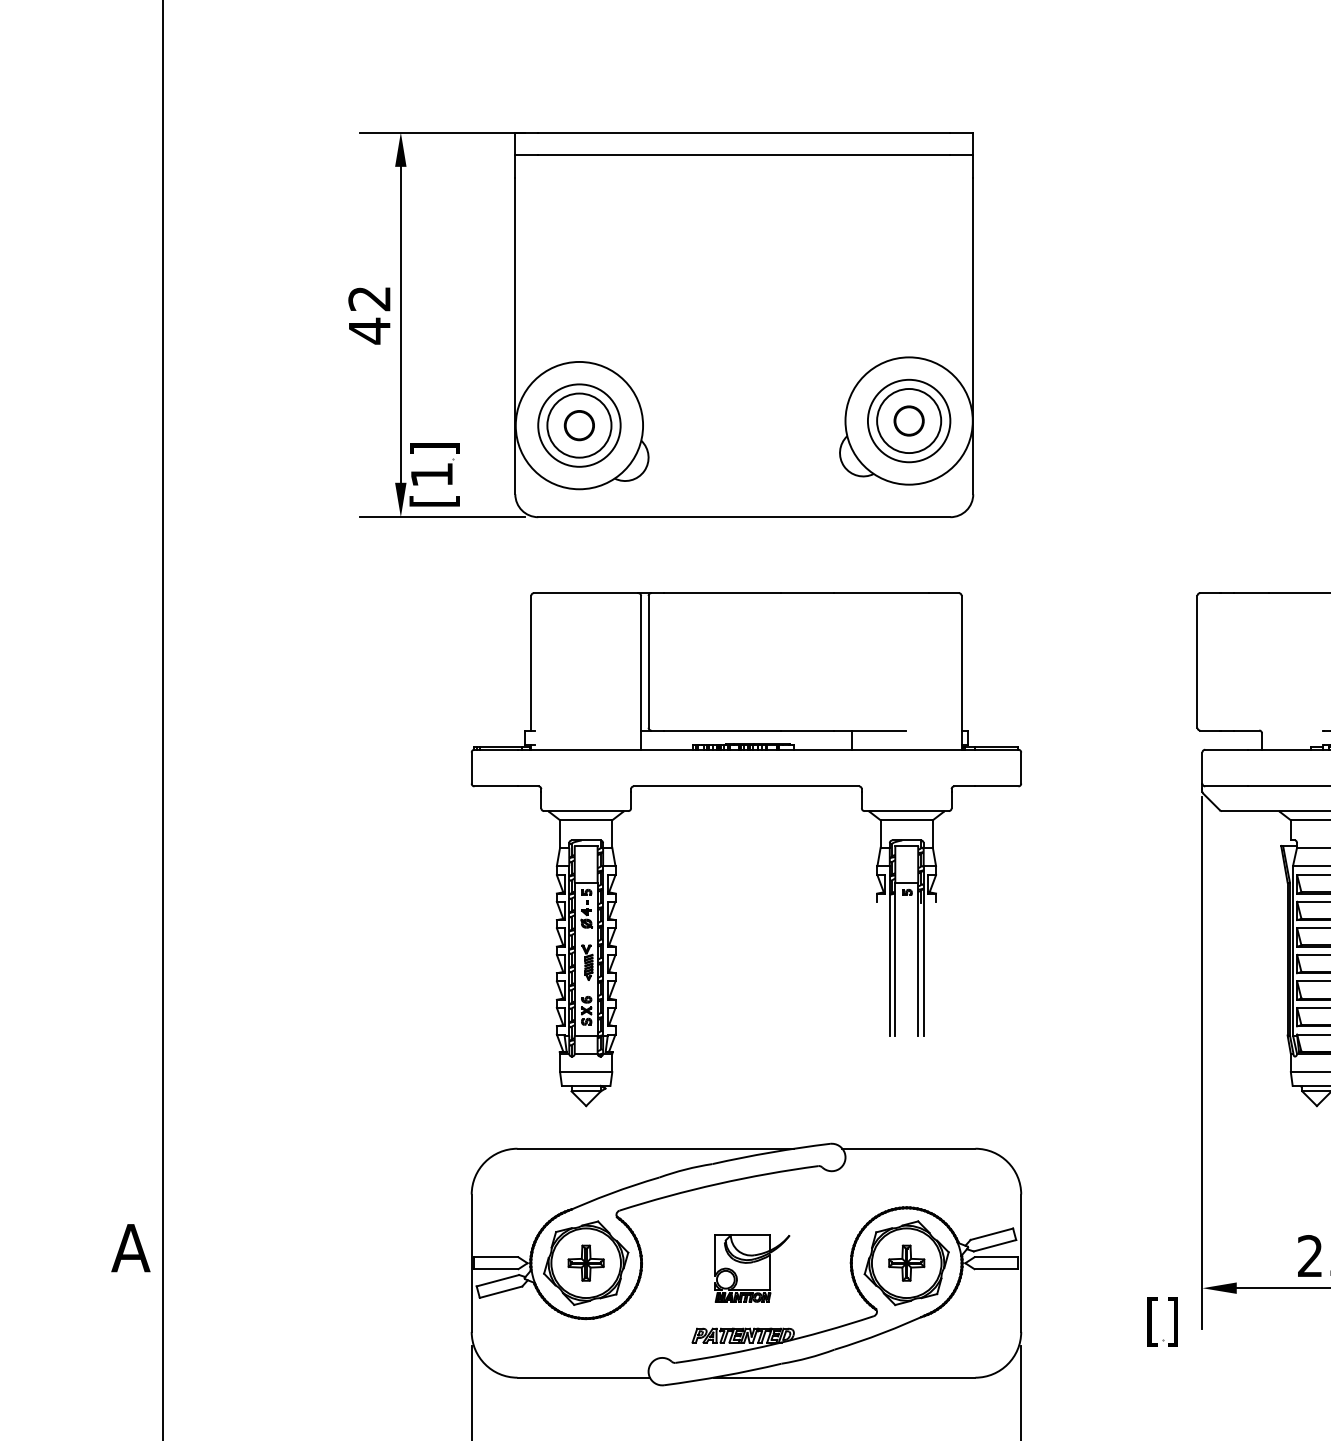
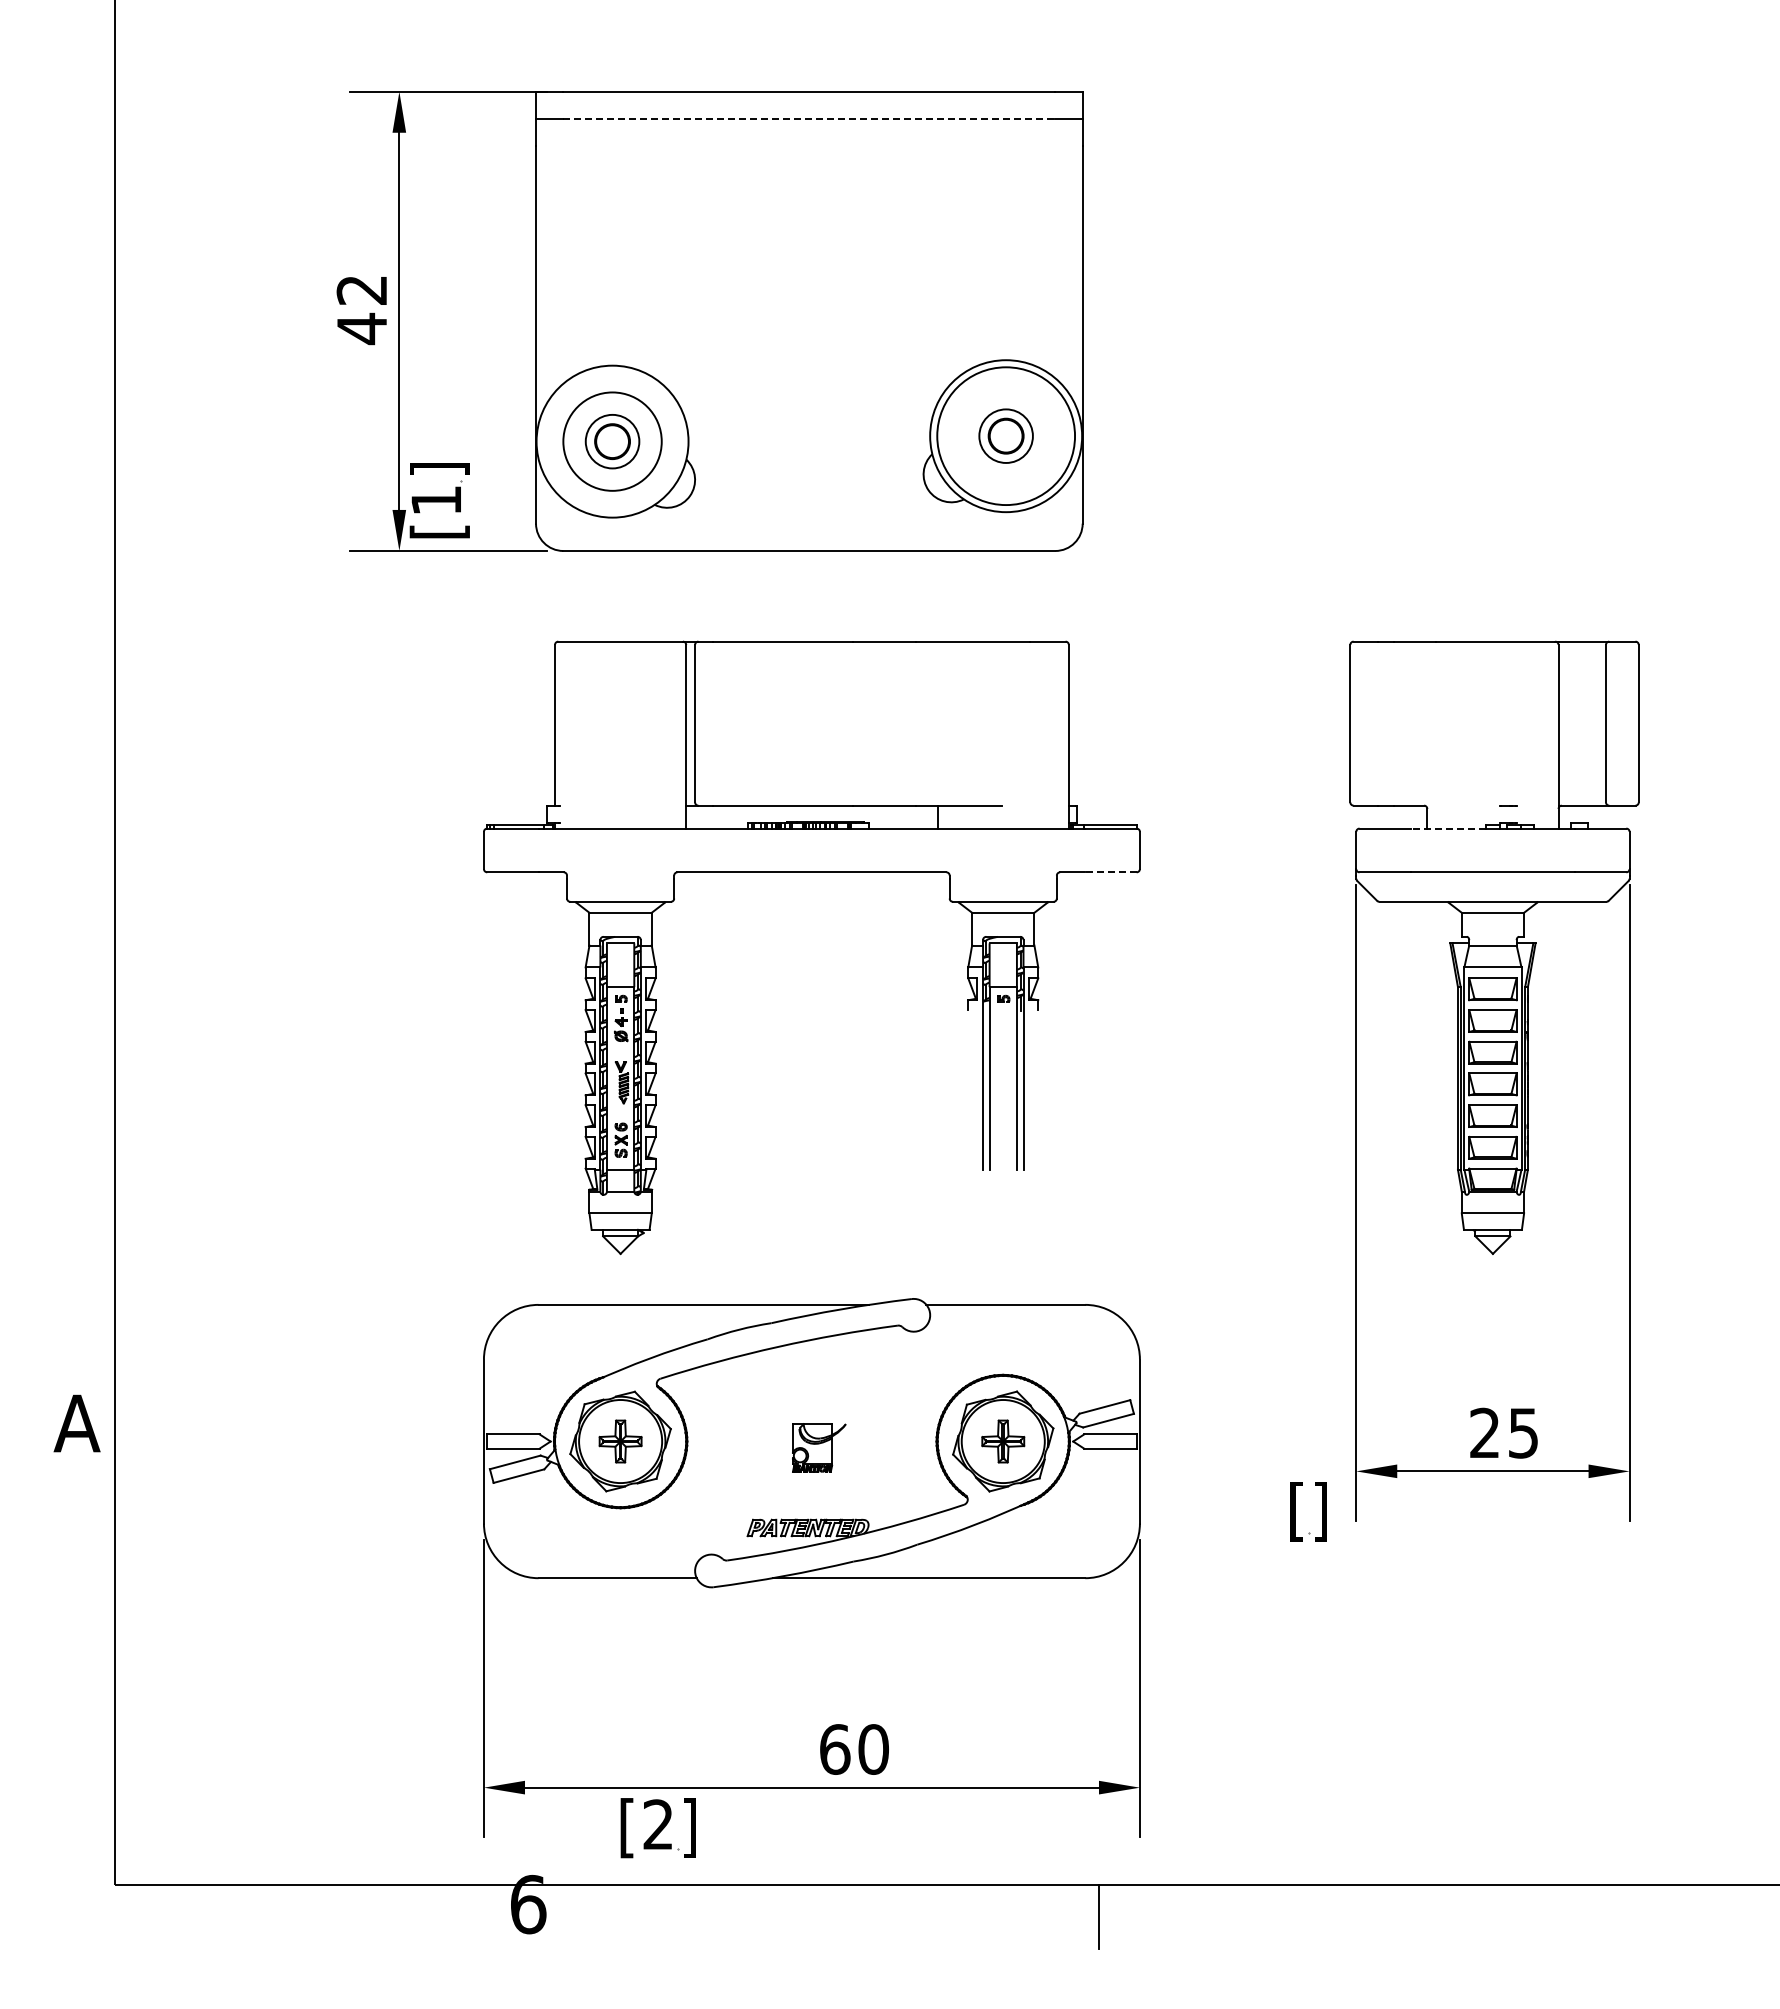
line: (744, 155) -> (809, 119), solid -> dashed
circle: (908, 420) -> (1005, 435), size x0.7
circle: (908, 421) -> (1005, 436), size x1.4
circle: (579, 425) -> (612, 441), size x0.7
line: (1278, 749) -> (1447, 828), solid -> dashed
line: (996, 786) -> (1110, 872), solid -> dashed
part: (752, 1268) -> (819, 1447), size x0.6

